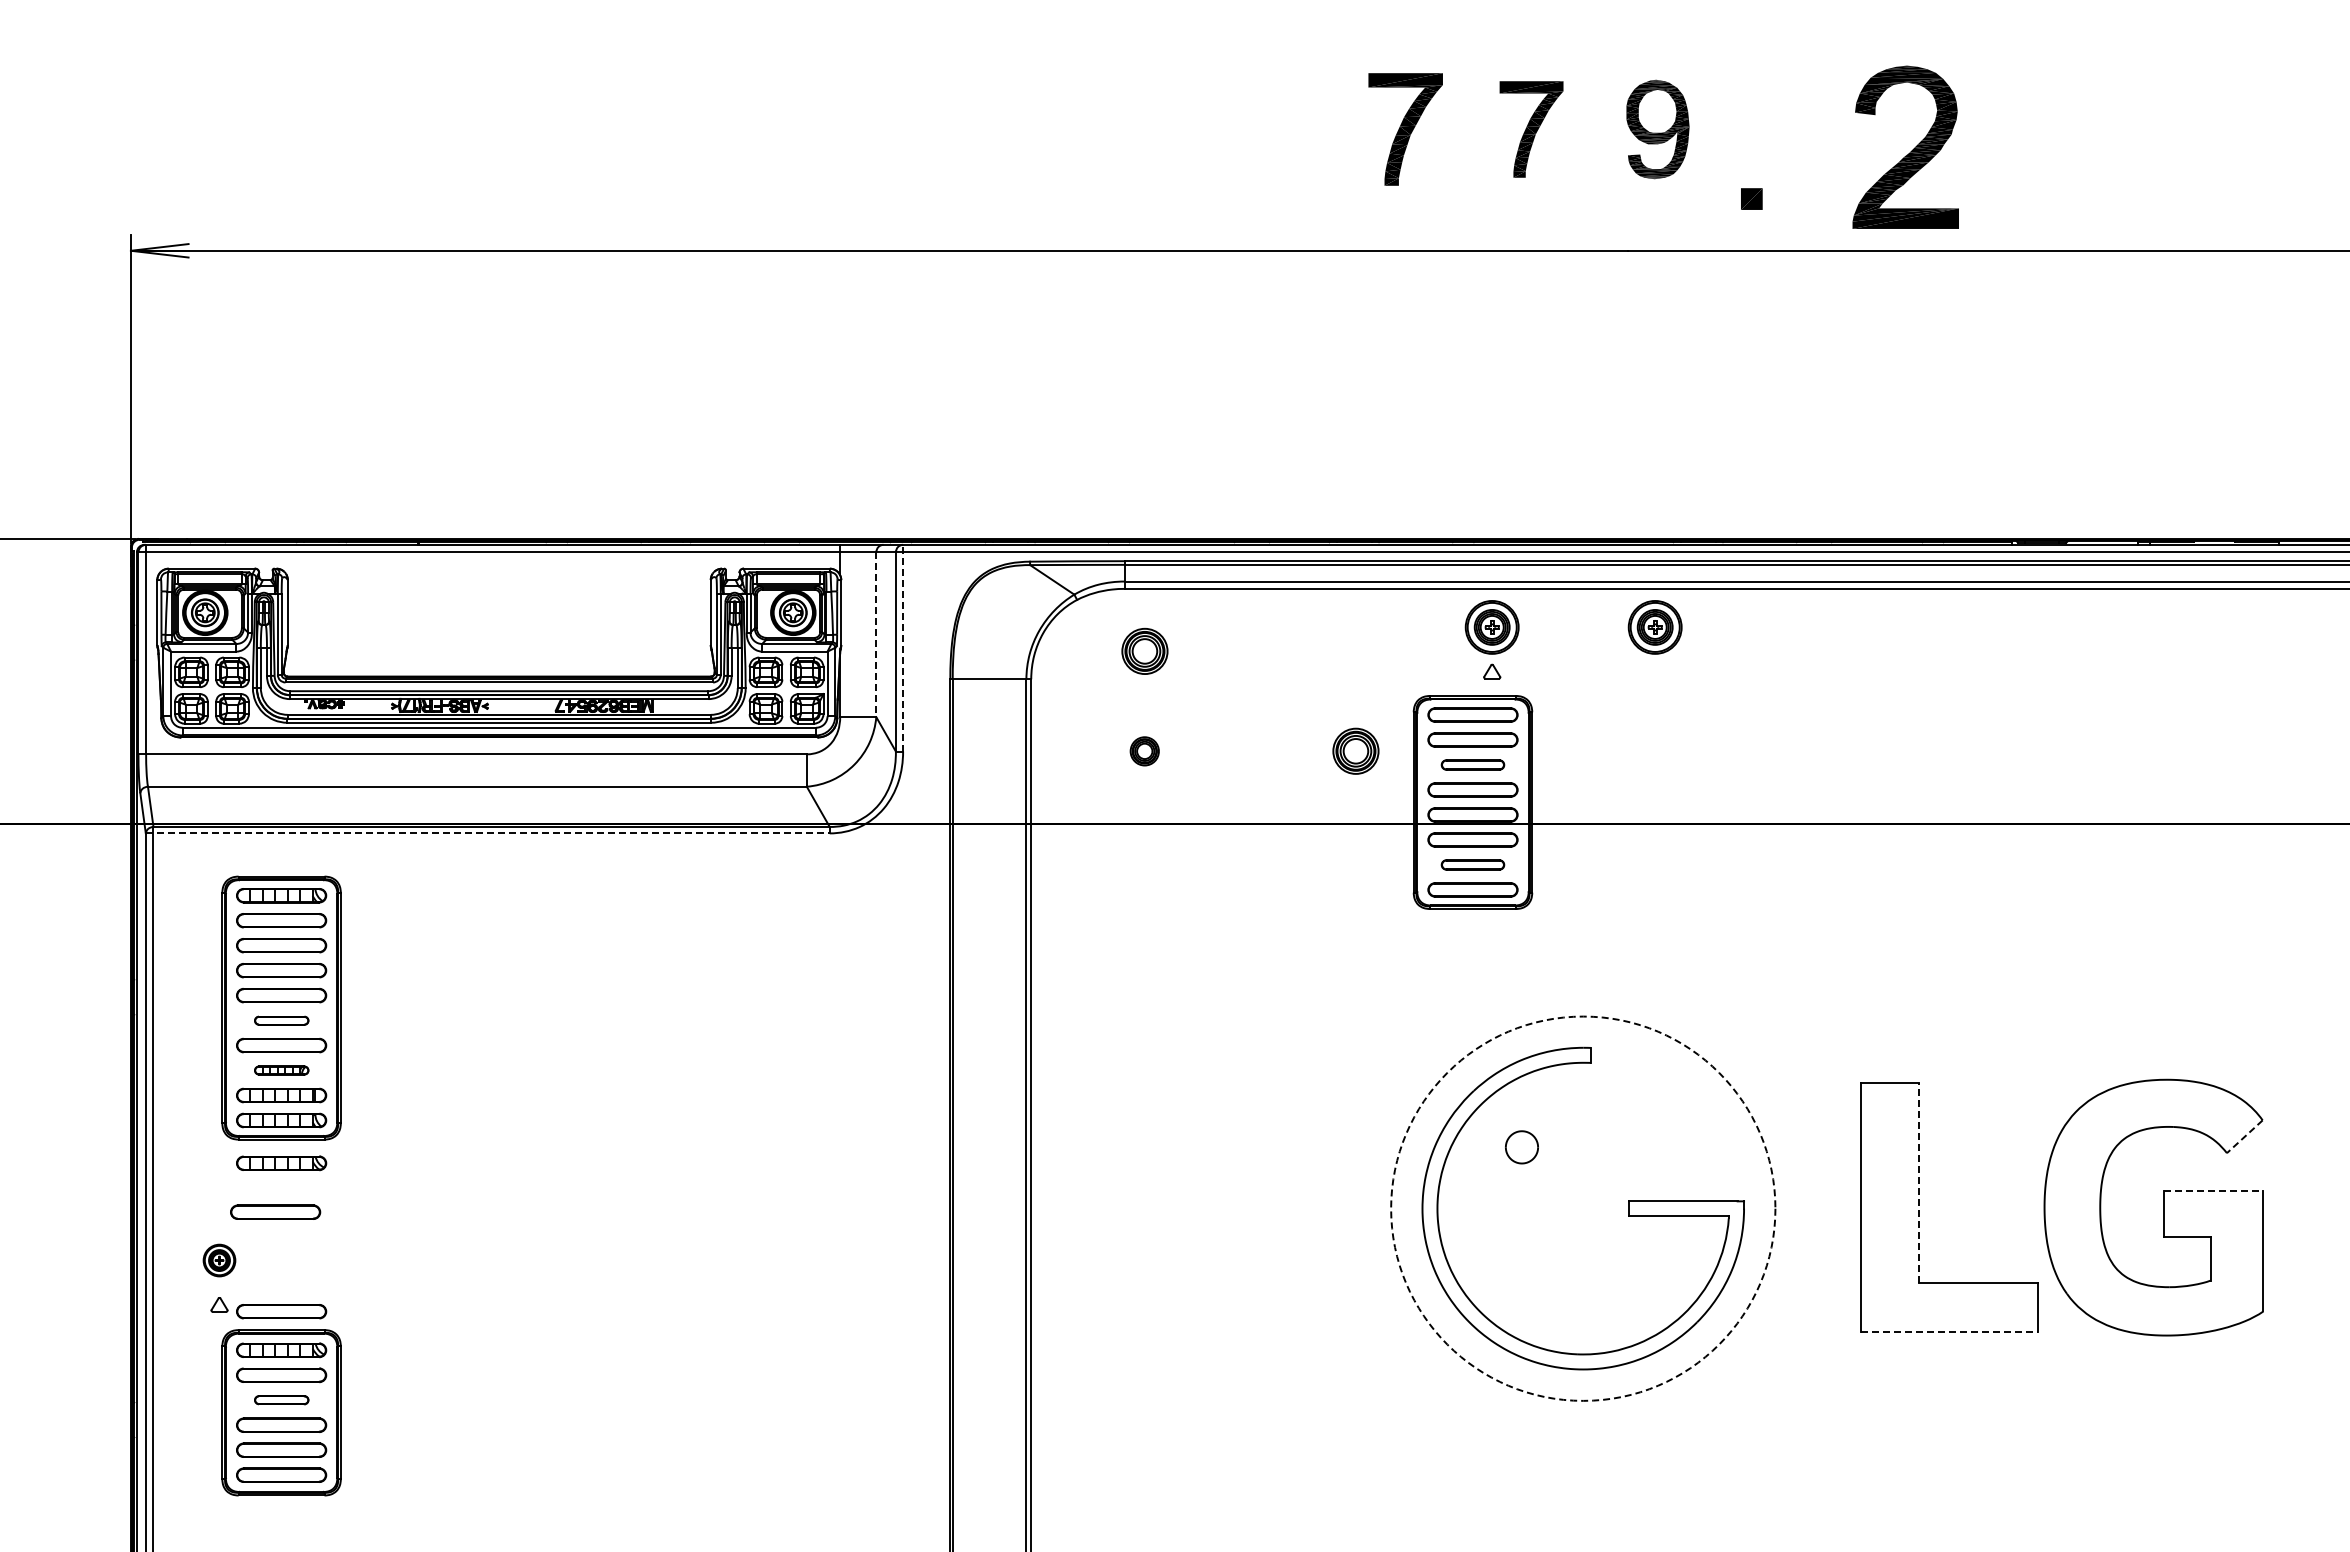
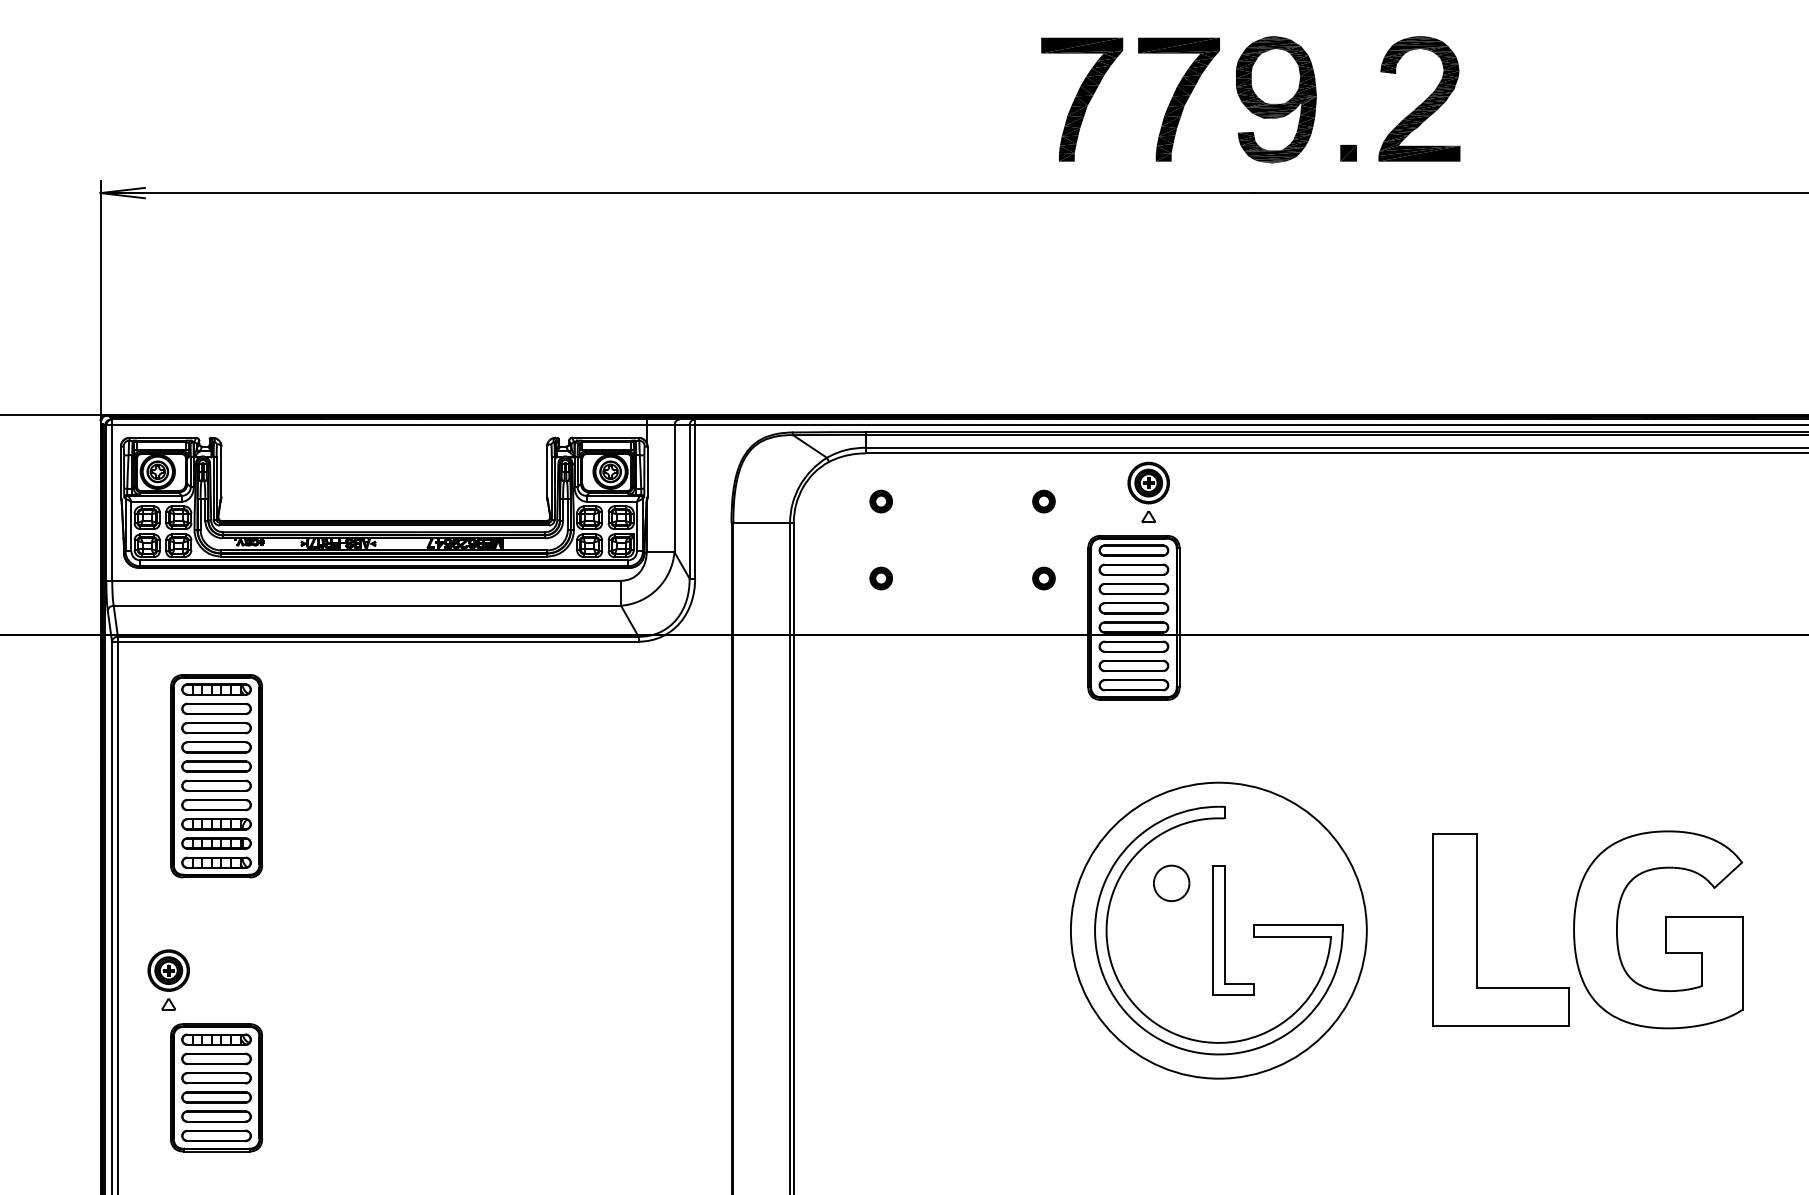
part: (1405, 129) -> (1081, 99), size x1.43
part: (1531, 129) -> (1179, 99), size x1.67
part: (1657, 129) -> (1276, 99), size x1.67
part: (1910, 151) -> (1423, 102), moved
part: (1654, 627) -> (1273, 483), removed
line: (876, 635) -> (674, 489), dashed -> solid
line: (903, 647) -> (695, 498), dashed -> solid
part: (1144, 651) -> (881, 501), size x0.62
part: (1356, 651) -> (1044, 501), added
part: (1356, 751) -> (1044, 578), size x0.62
part: (1472, 764) -> (1133, 588), size x1.43
line: (487, 833) -> (375, 641), dashed -> solid
part: (1472, 864) -> (1133, 665), size x1.43
part: (281, 1020) -> (216, 785), size x1.67
part: (281, 1070) -> (216, 824), size x1.67
line: (2244, 1137) -> (1728, 875), dashed -> solid
part: (1521, 1147) -> (1171, 883), size x1.43
part: (281, 1163) -> (216, 895), removed
line: (1918, 1182) -> (1476, 910), dashed -> solid
line: (2213, 1190) -> (1704, 916), dashed -> solid
circle: (1583, 1208) -> (1219, 930), dashed -> solid
part: (1591, 1208) -> (1225, 930), added
part: (275, 1211) -> (211, 932), removed
part: (219, 1260) -> (168, 970), size x1.67
part: (281, 1311) -> (216, 1009), removed
line: (1949, 1331) -> (1500, 1025), dashed -> solid
part: (281, 1399) -> (216, 1077), size x1.67

